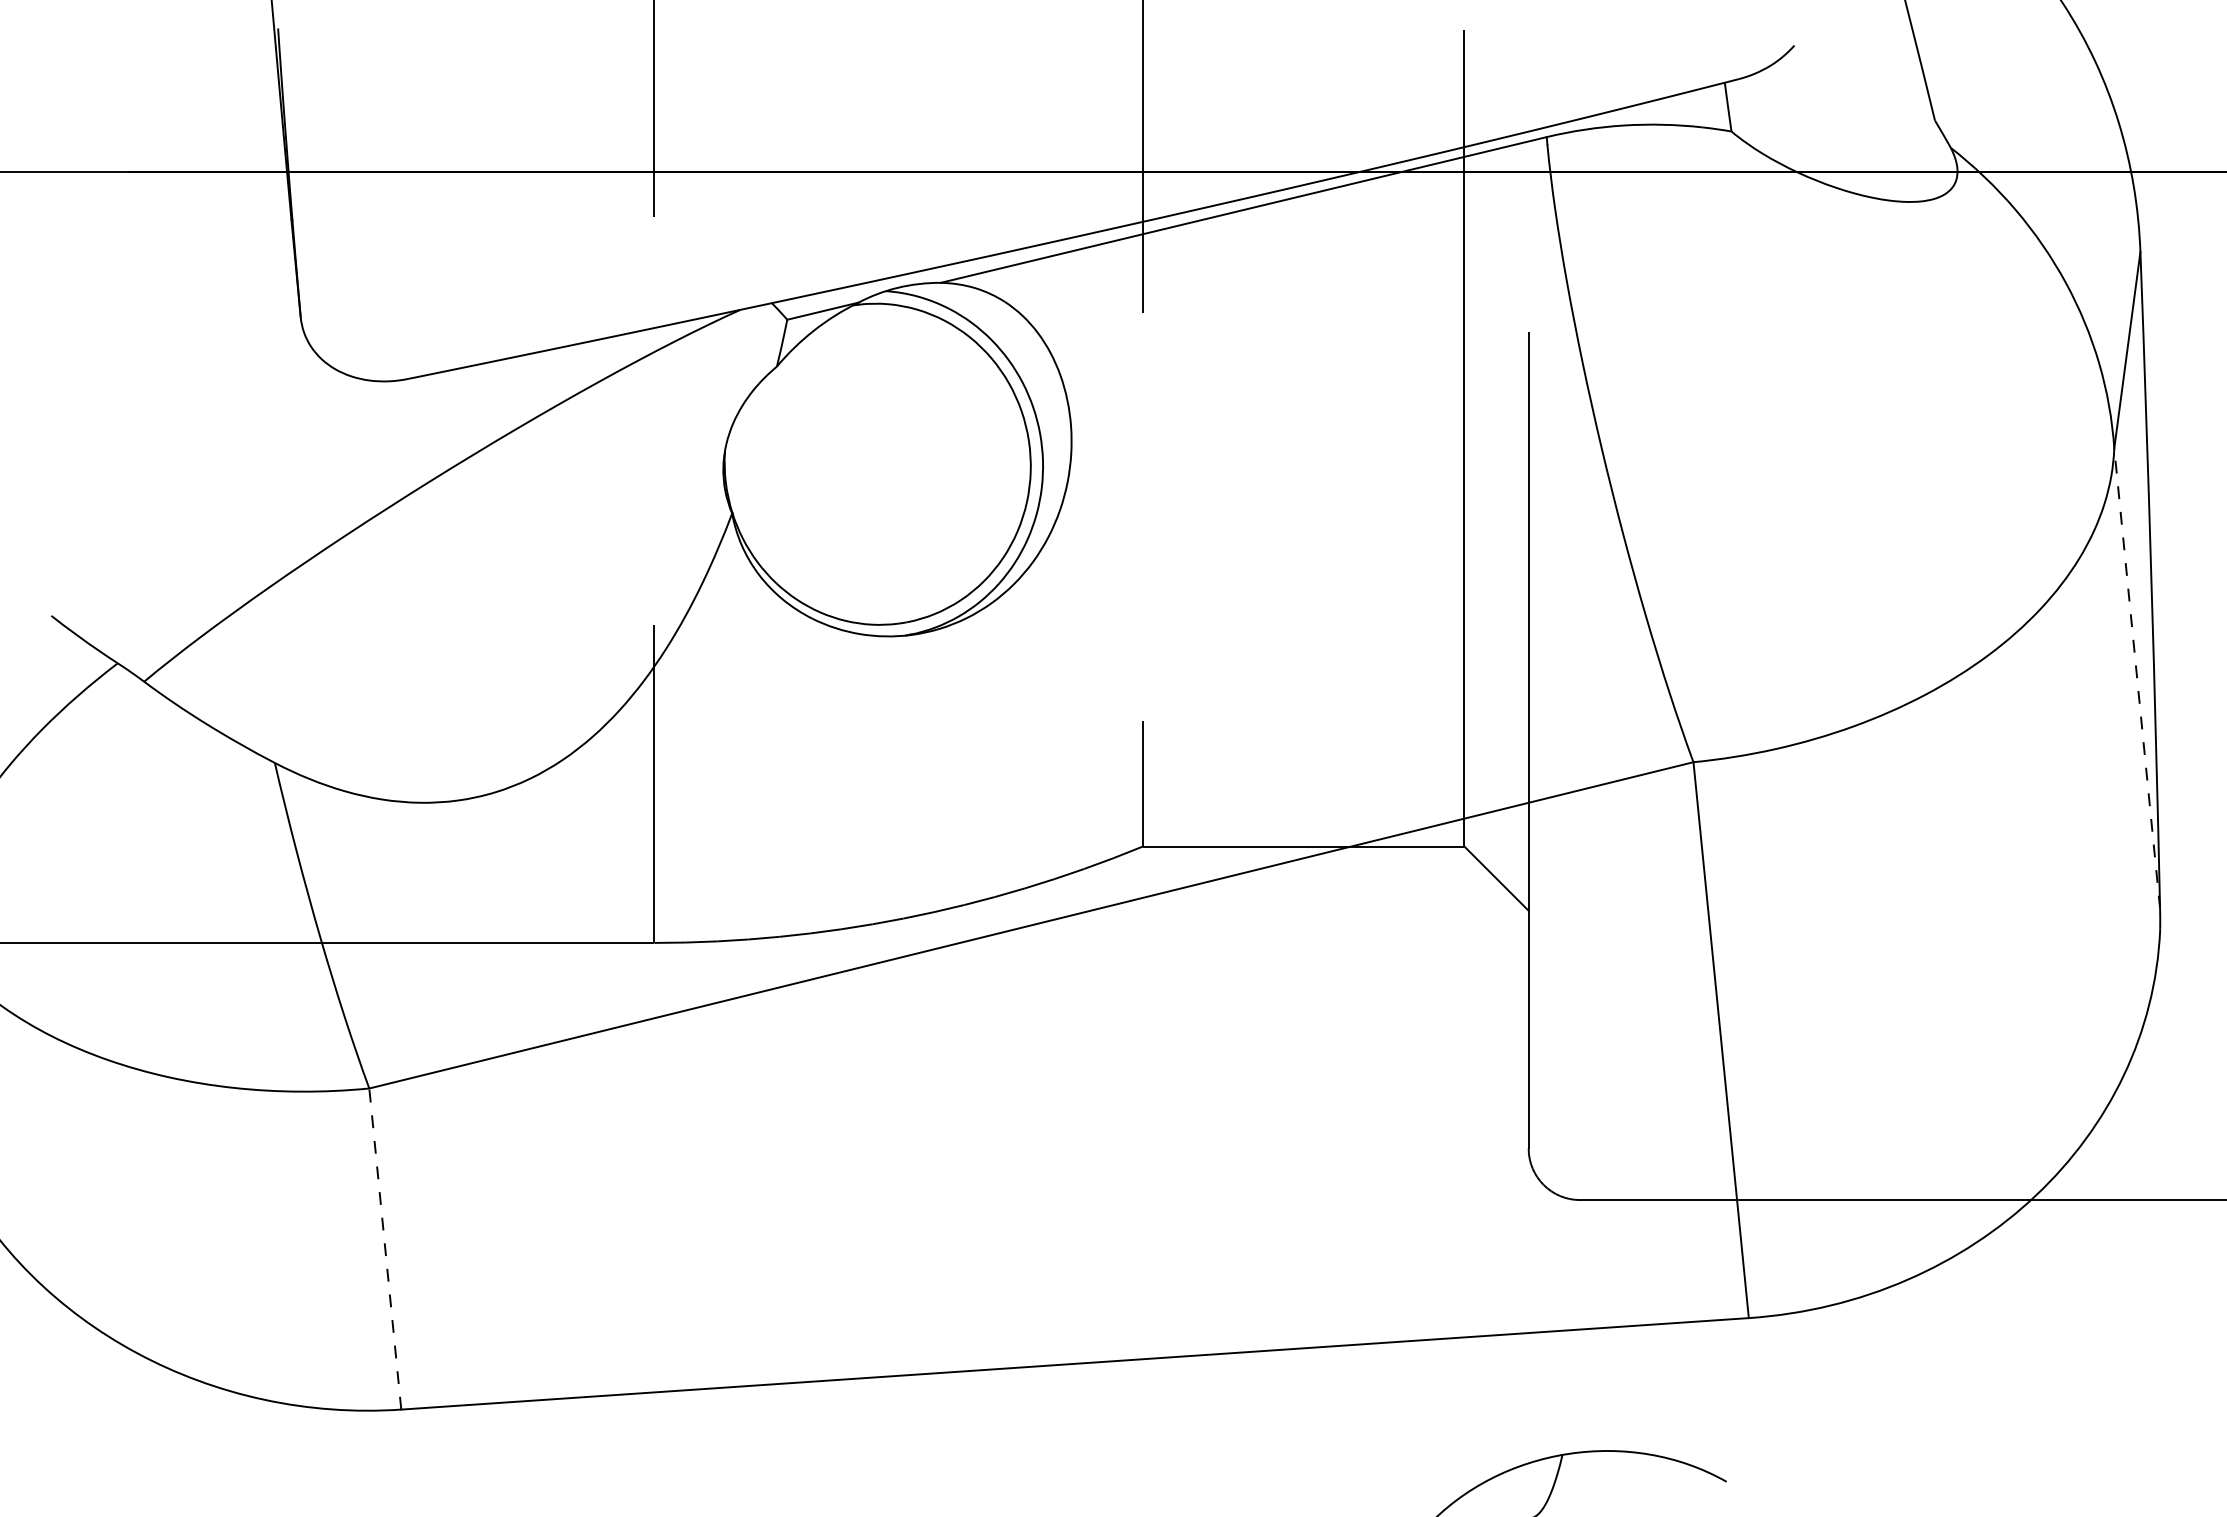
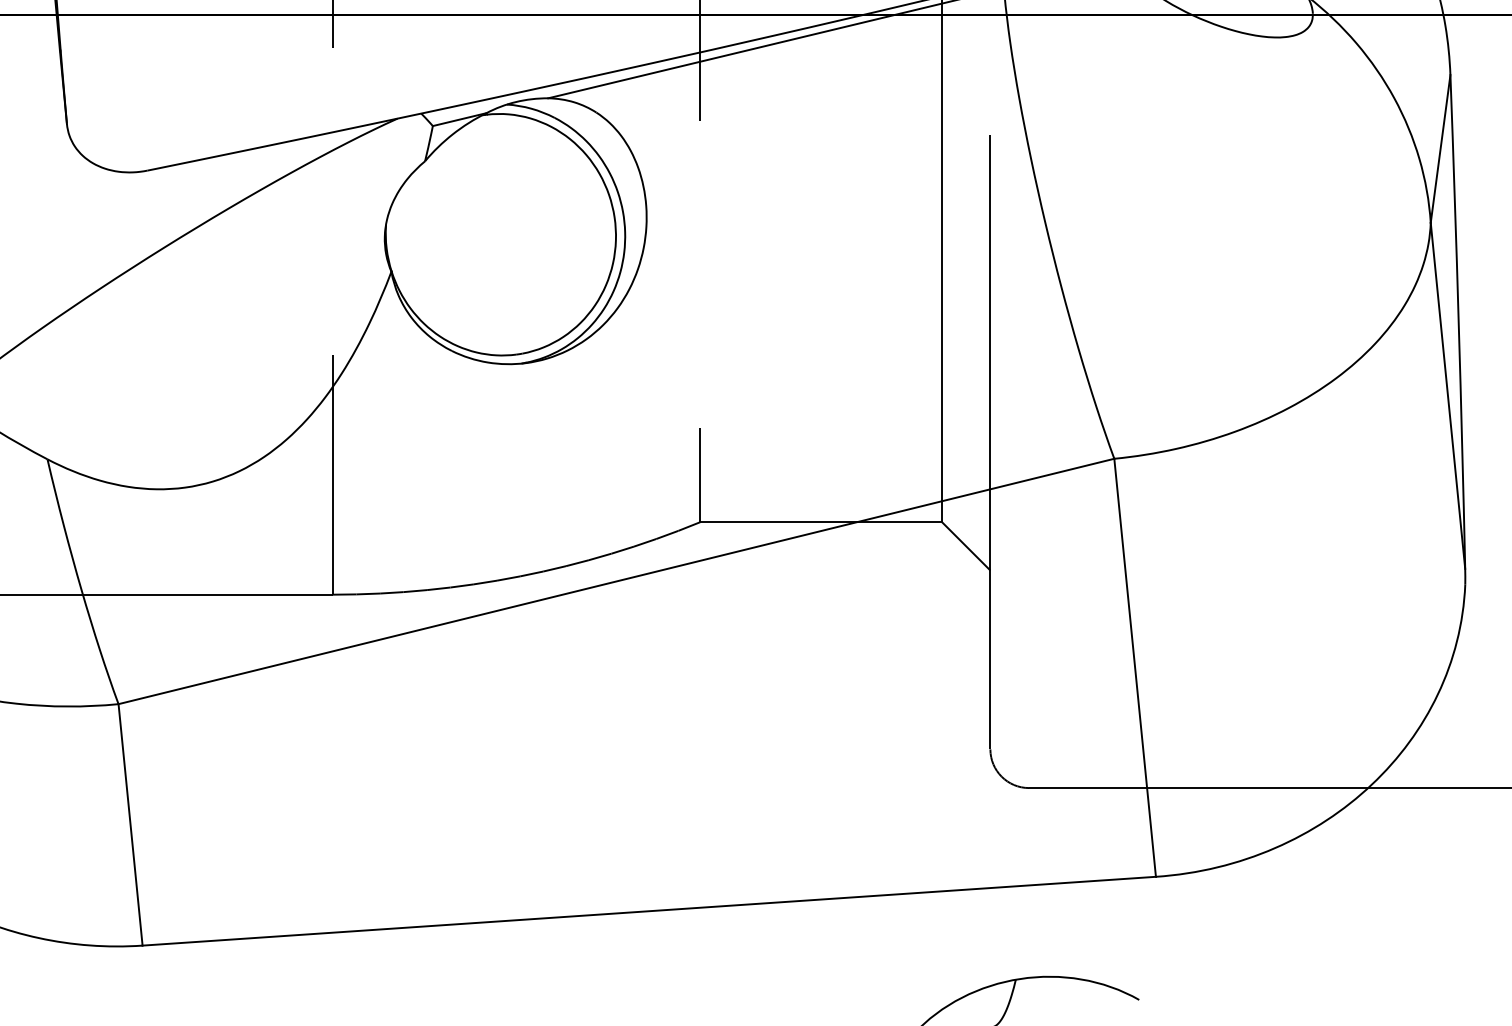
line: (2137, 677) -> (1448, 395), dashed -> solid
line: (385, 1248) -> (130, 824), dashed -> solid

